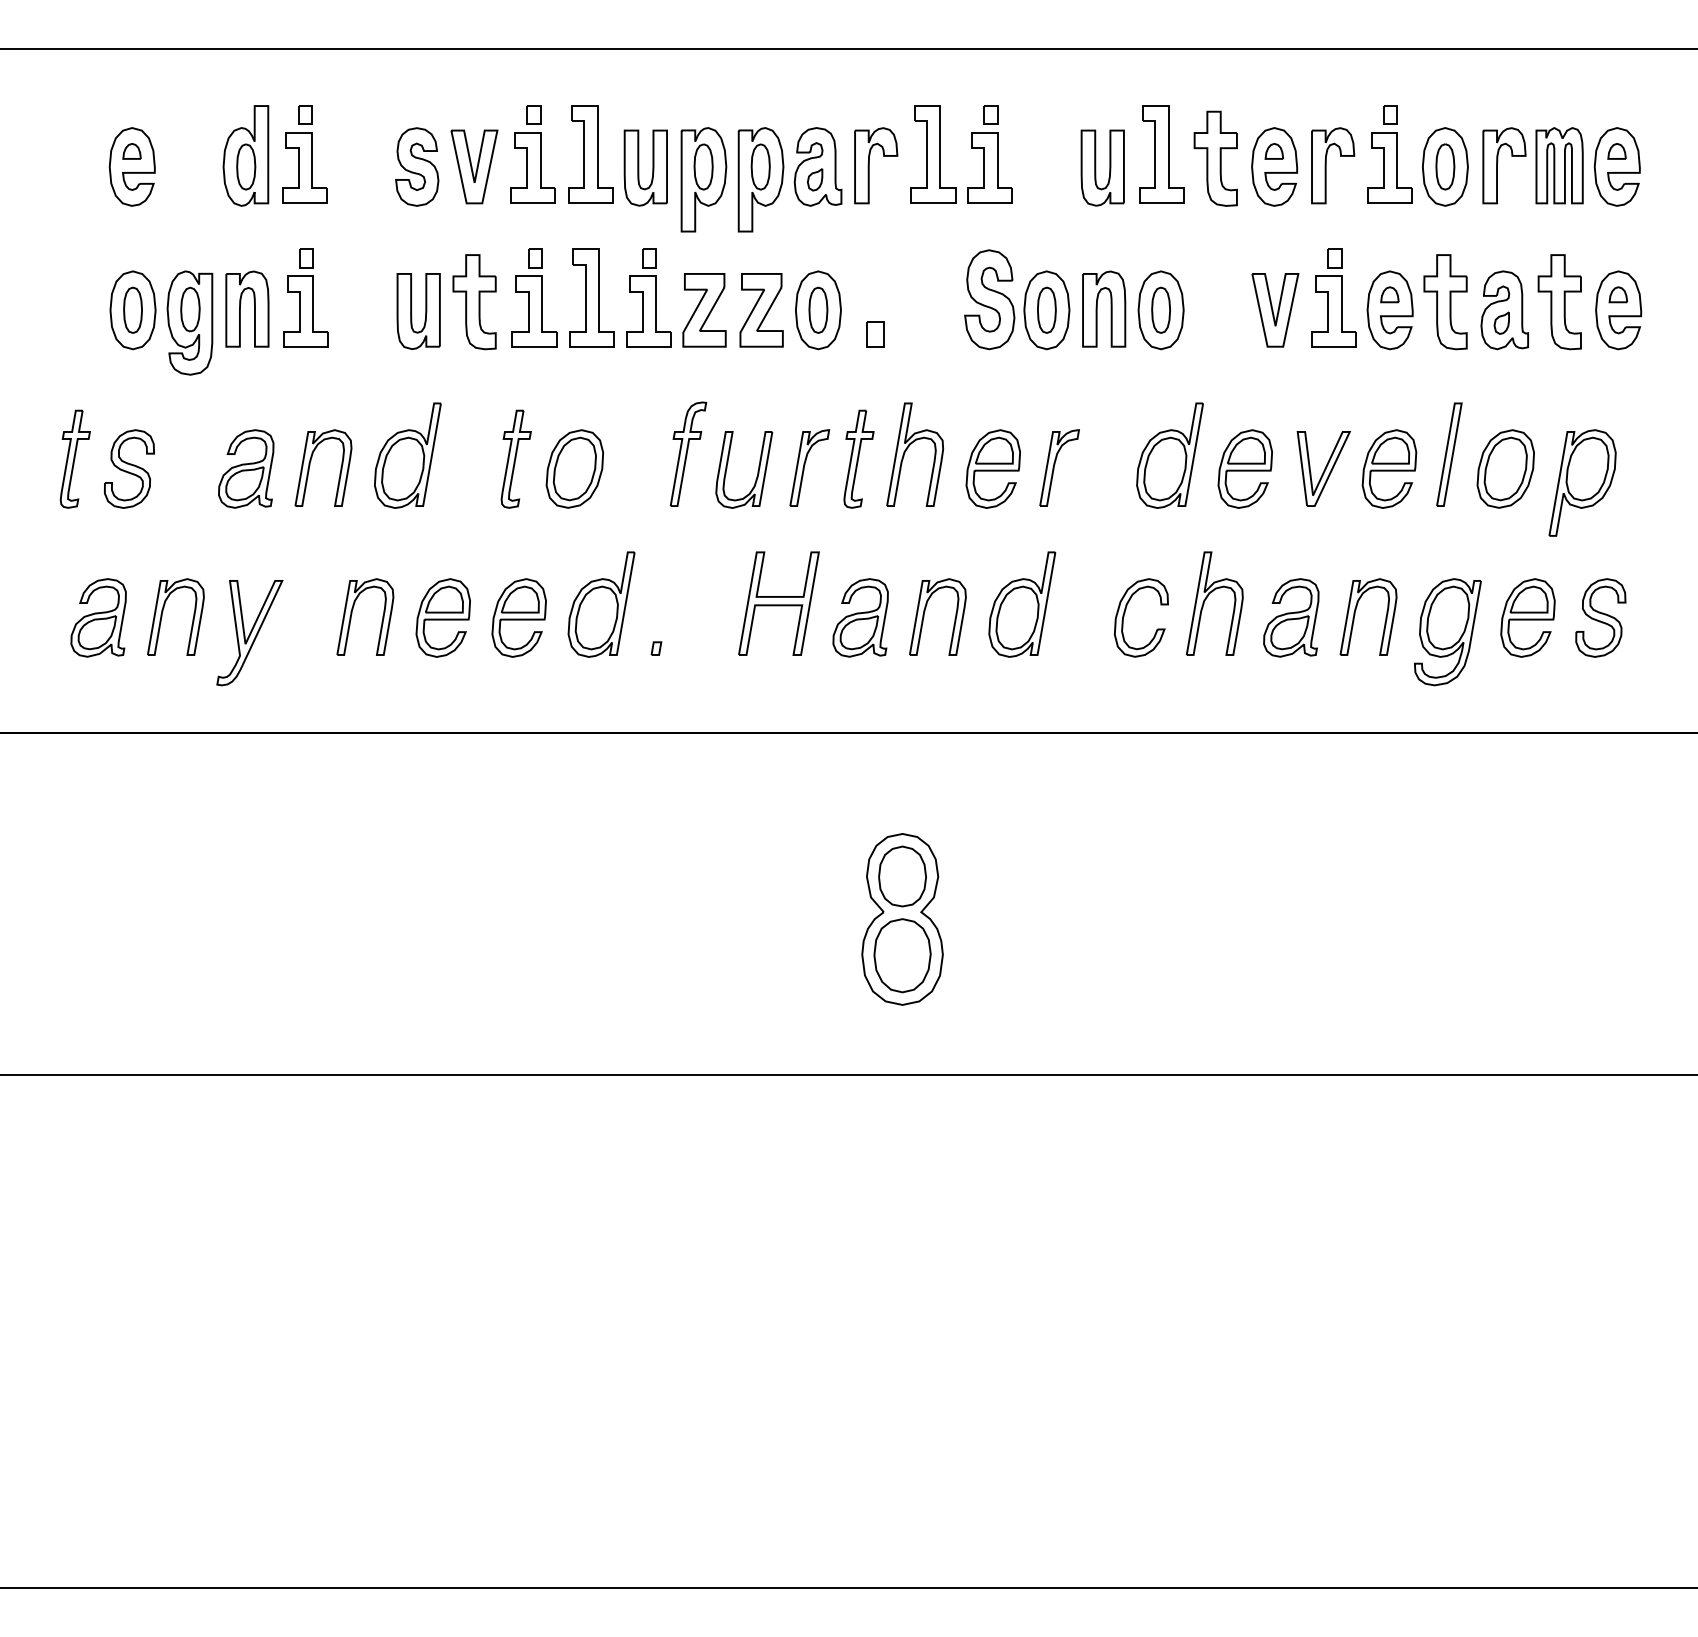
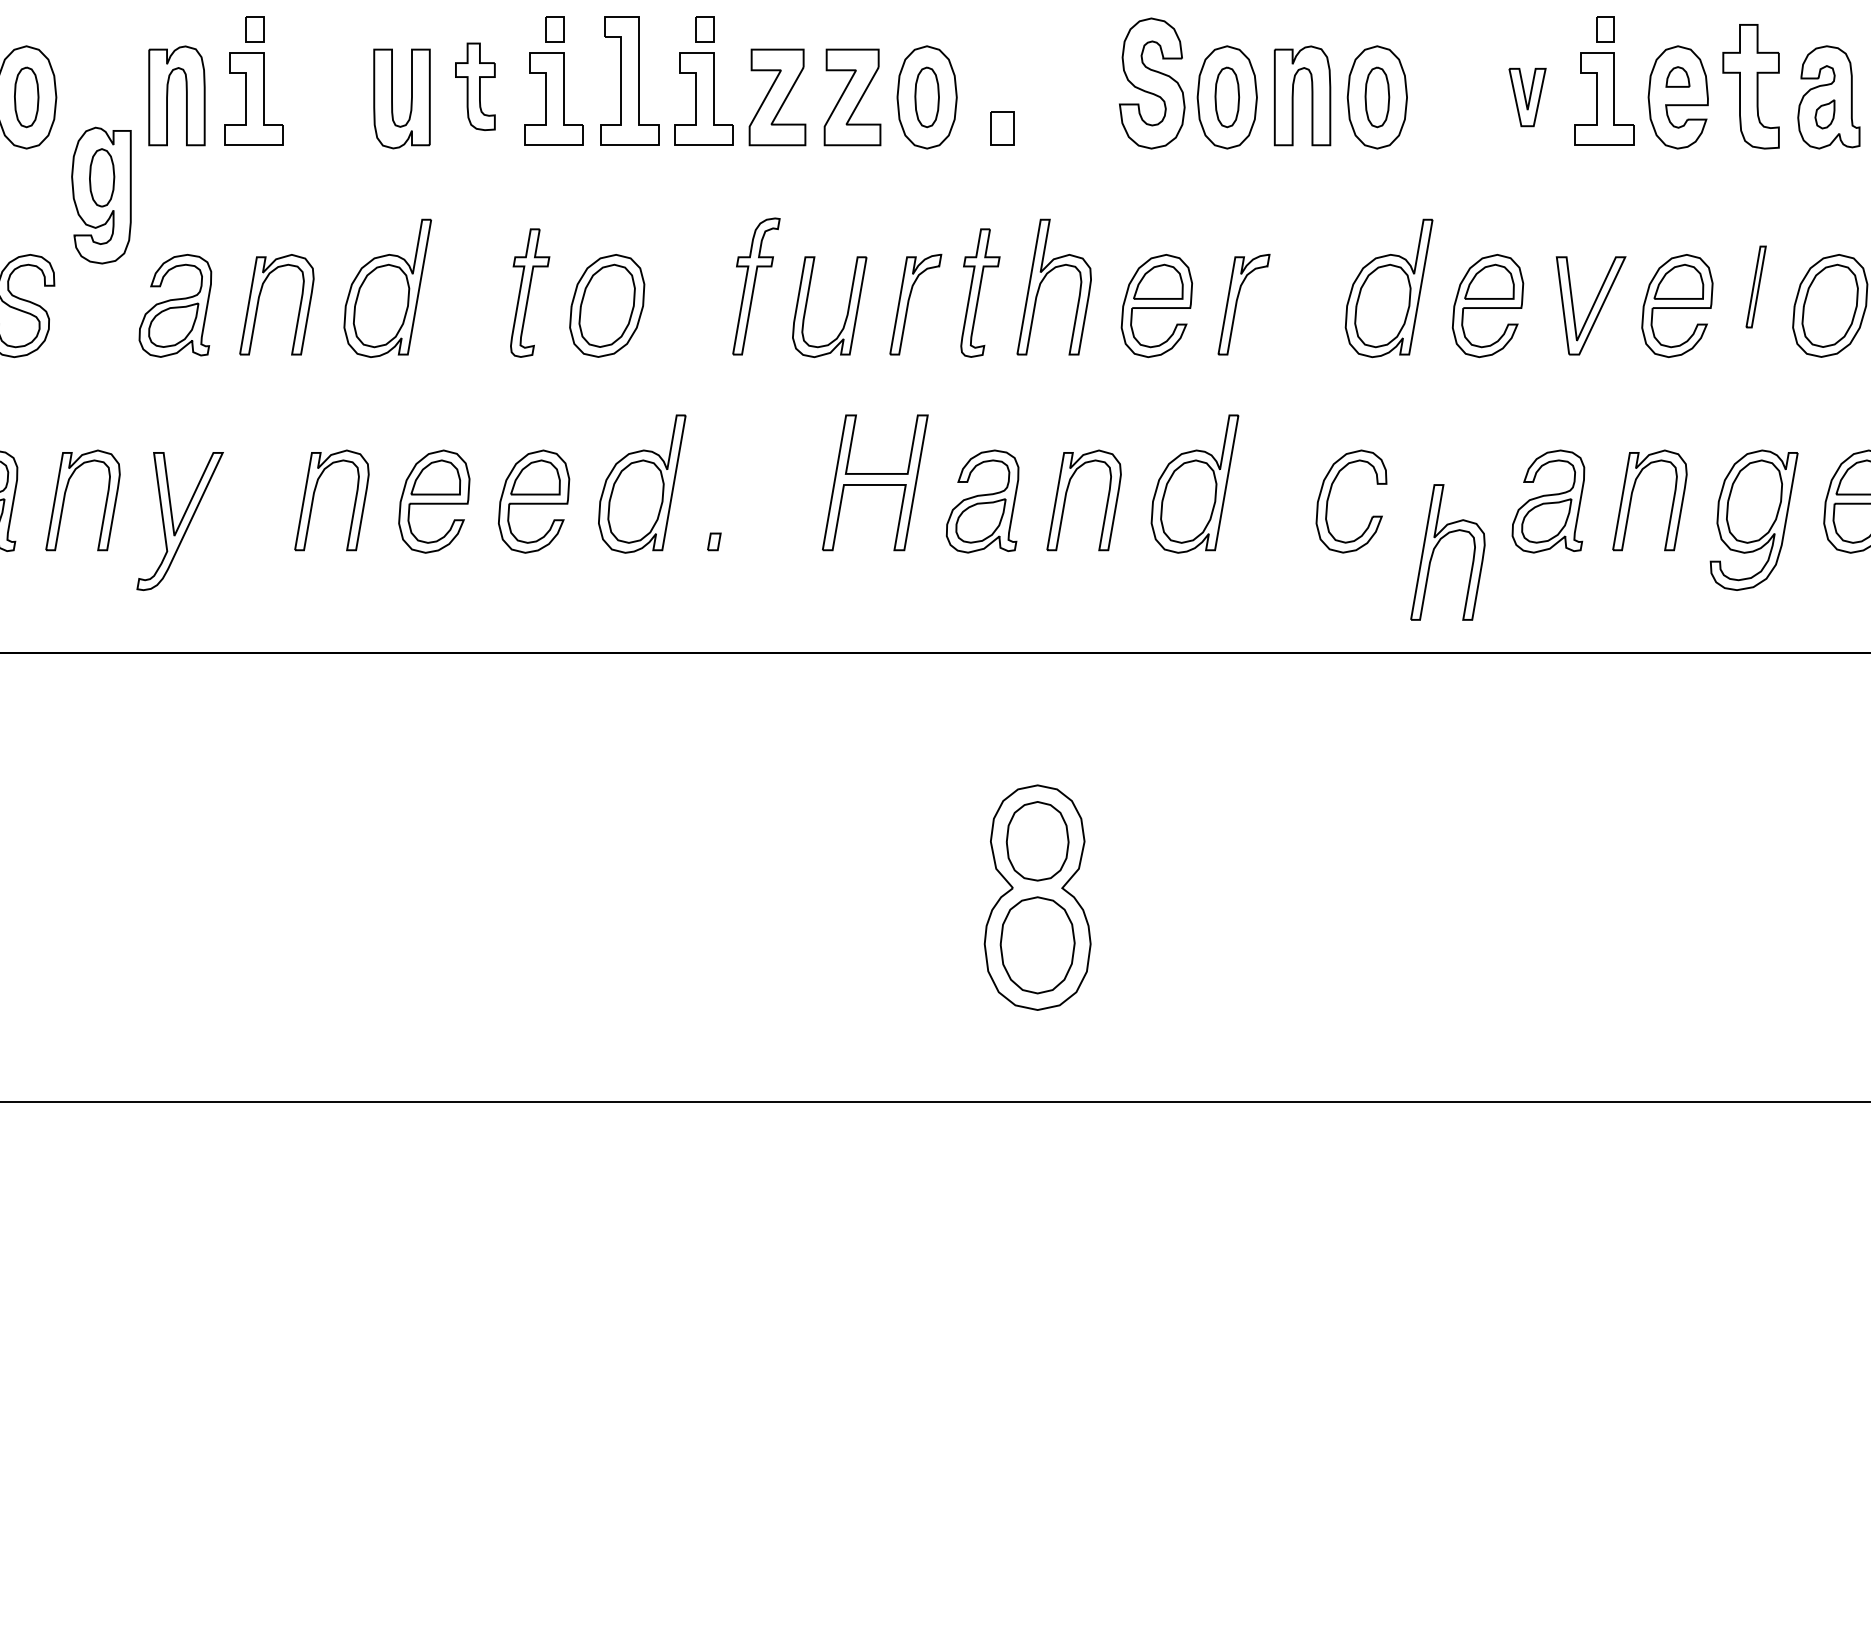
part: (474, 302) -> (475, 87), size x0.7
part: (1275, 310) -> (1527, 97), size x0.6
part: (189, 322) -> (100, 194), moved
part: (1449, 454) -> (1756, 286), size x0.6
part: (1206, 599) -> (1436, 546), moved

